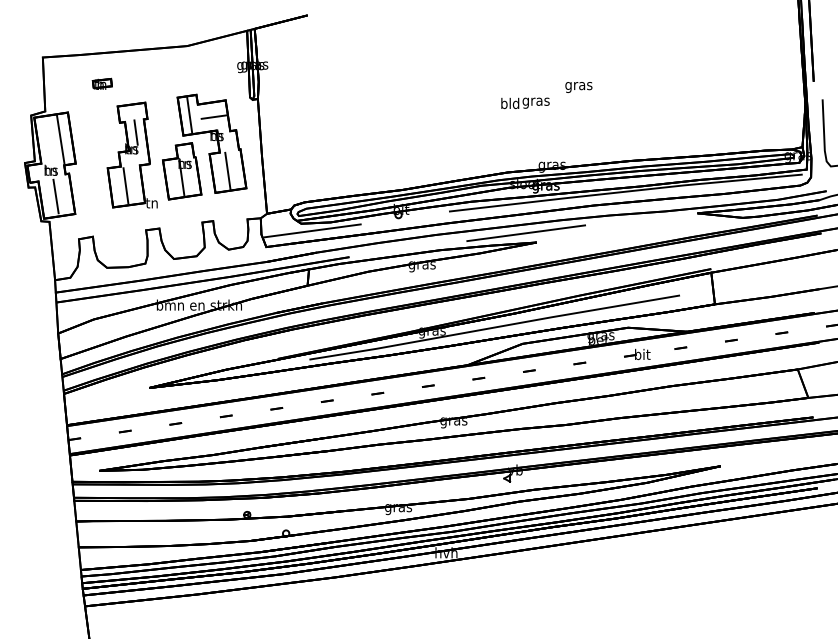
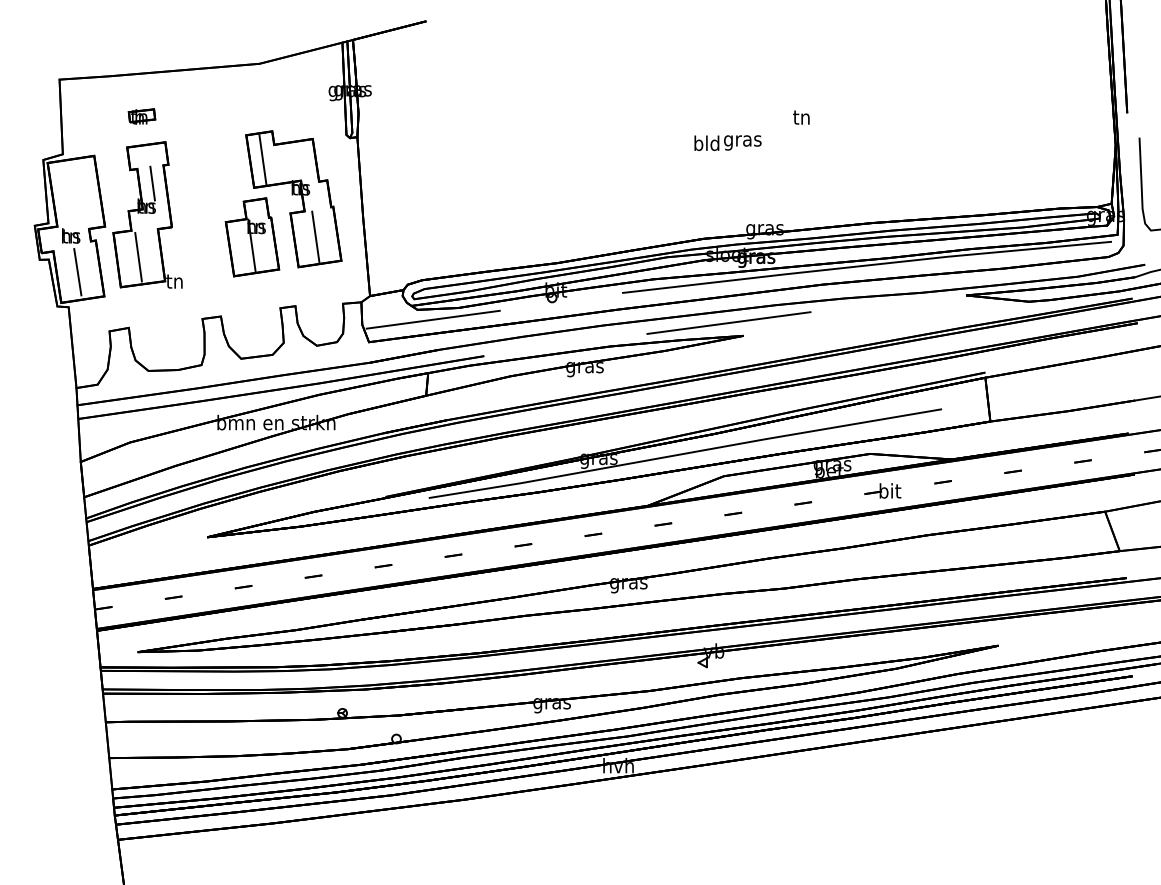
text: (578, 86) -> (801, 119), gras -> tn
line: (213, 116) -> (296, 161), removed
line: (60, 138) -> (84, 192), removed
part: (132, 154) -> (147, 214), moved

